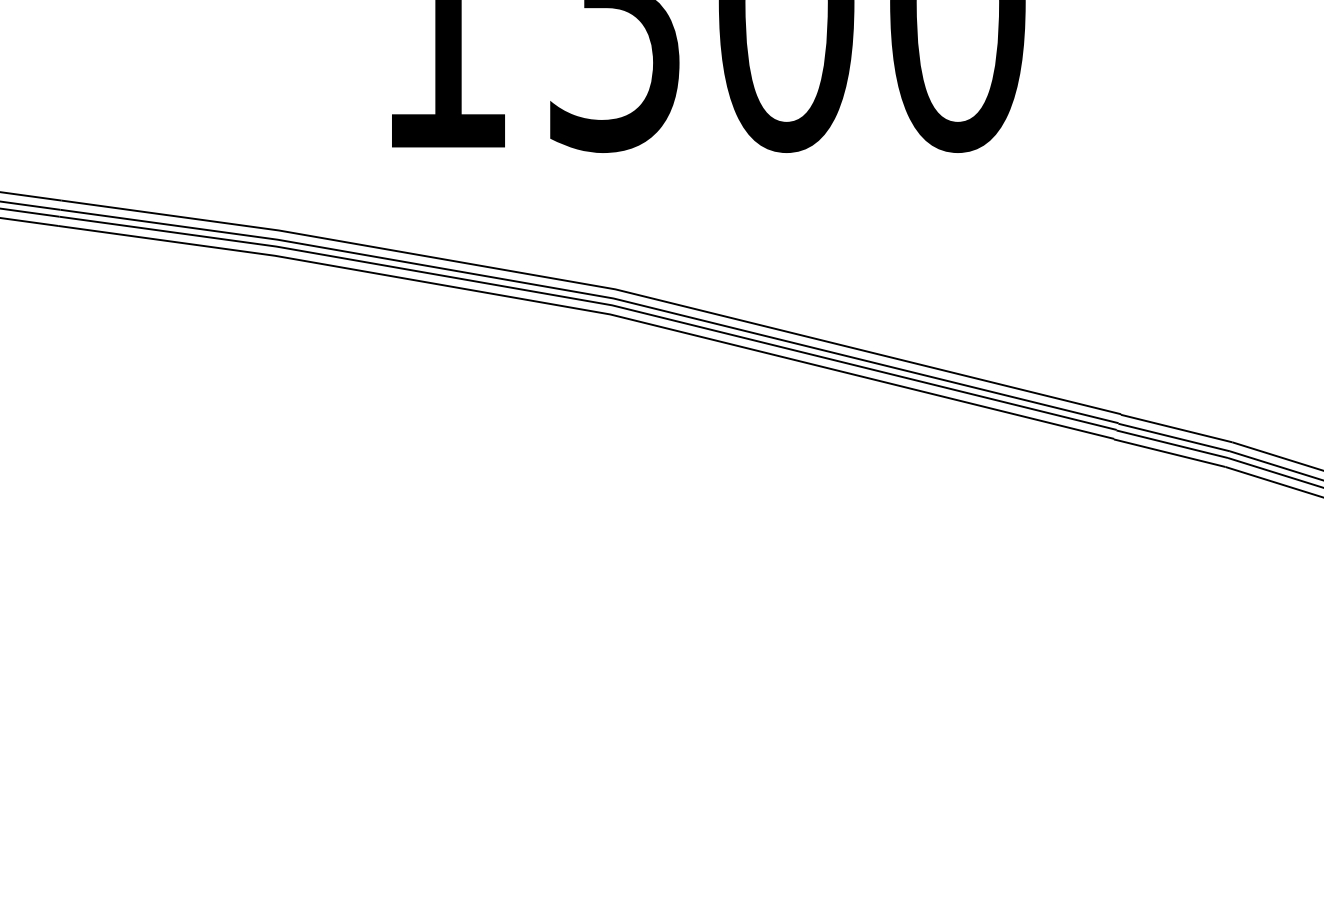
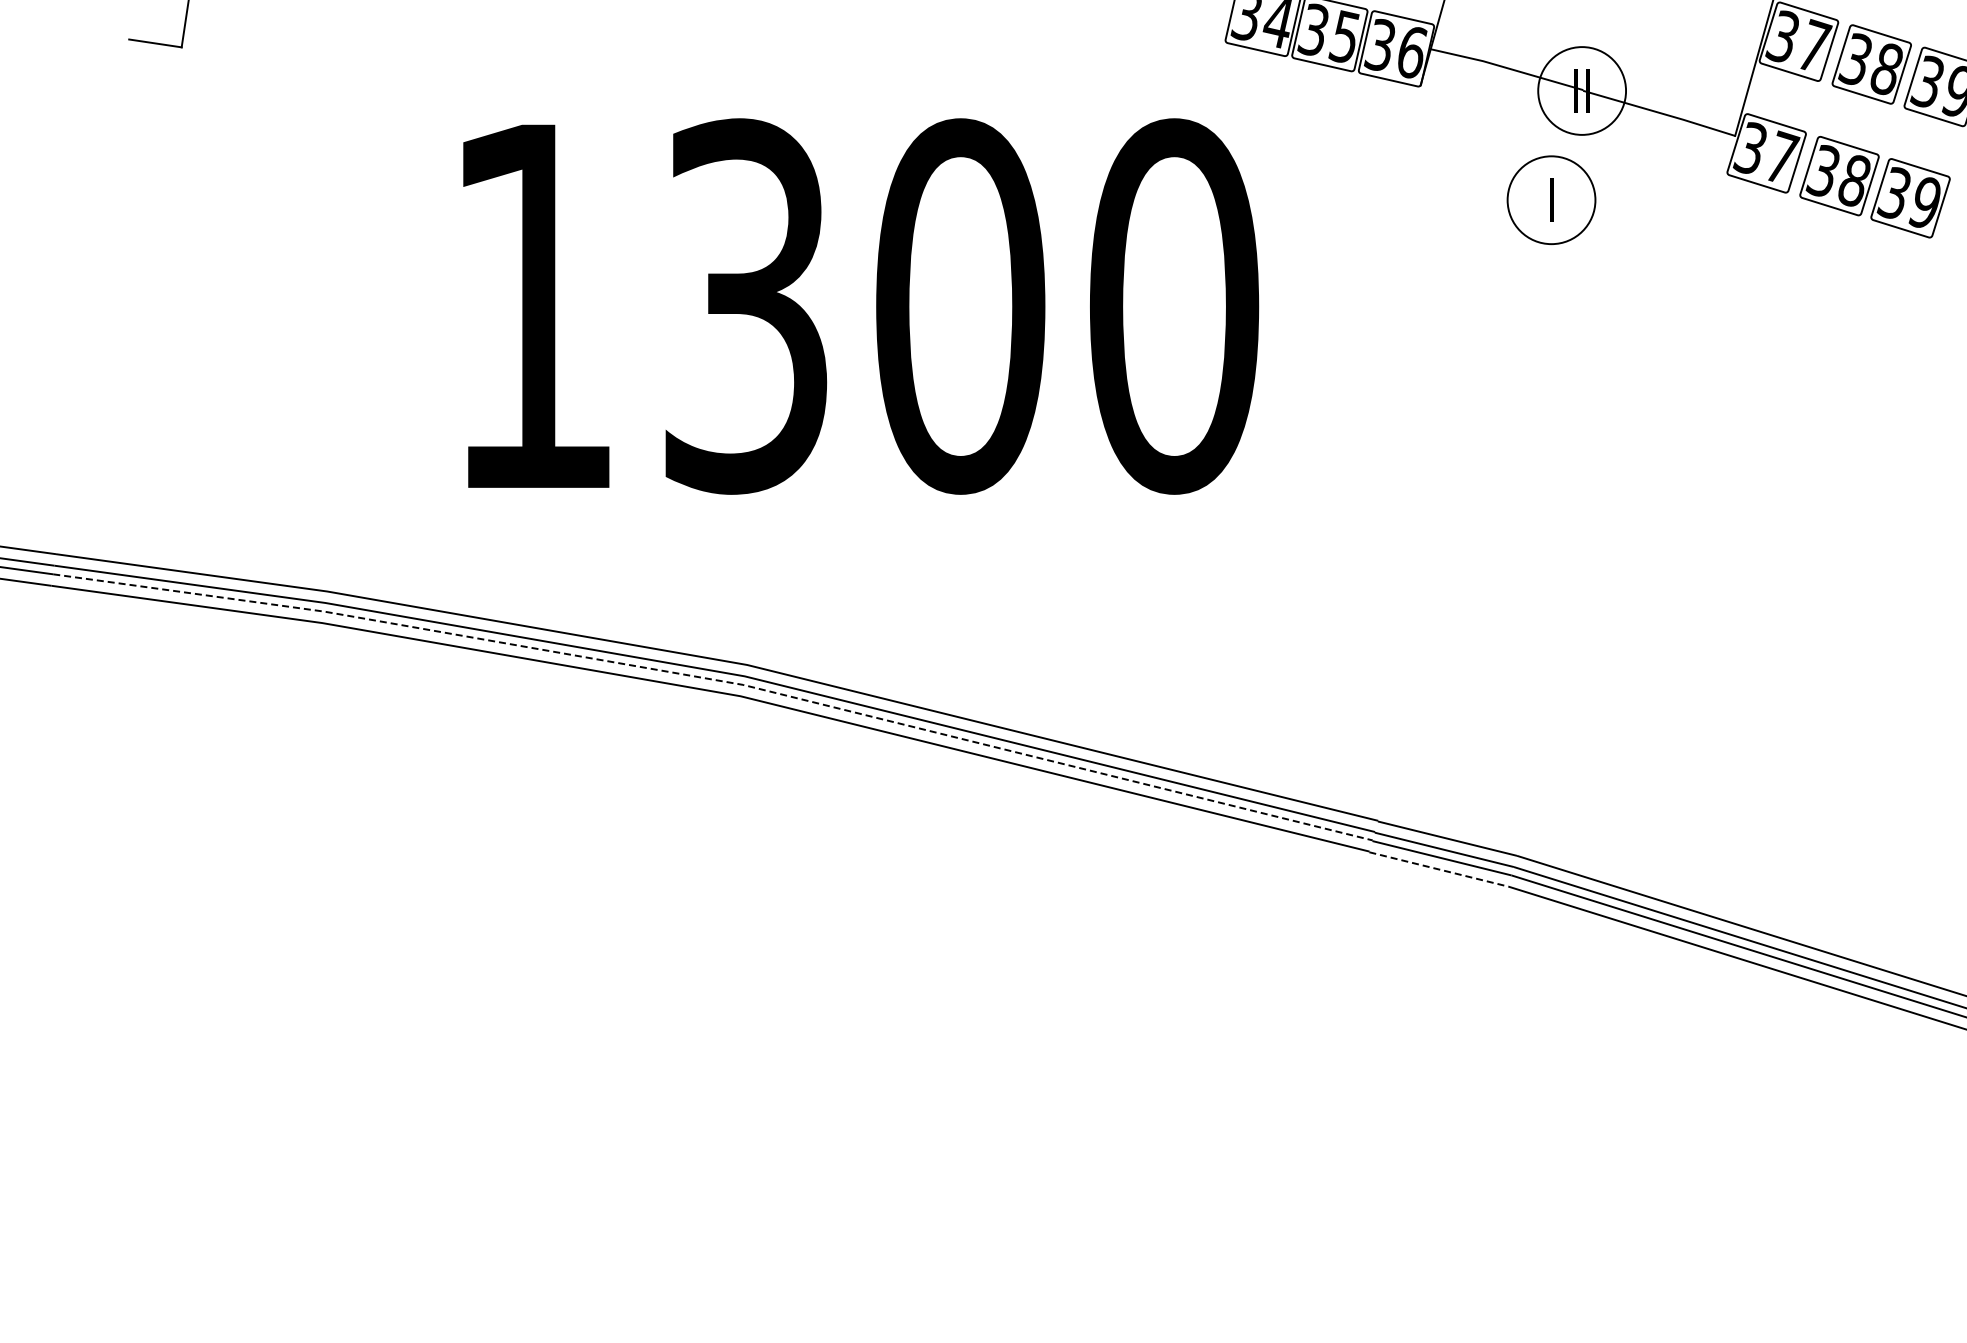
line: (592, 301) -> (718, 680), solid -> dashed
line: (1169, 453) -> (1438, 869), solid -> dashed

